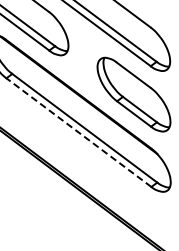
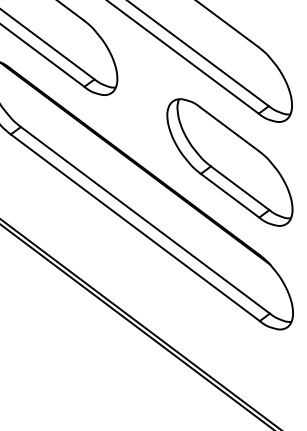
line: (78, 132) -> (134, 227), dashed -> solid

